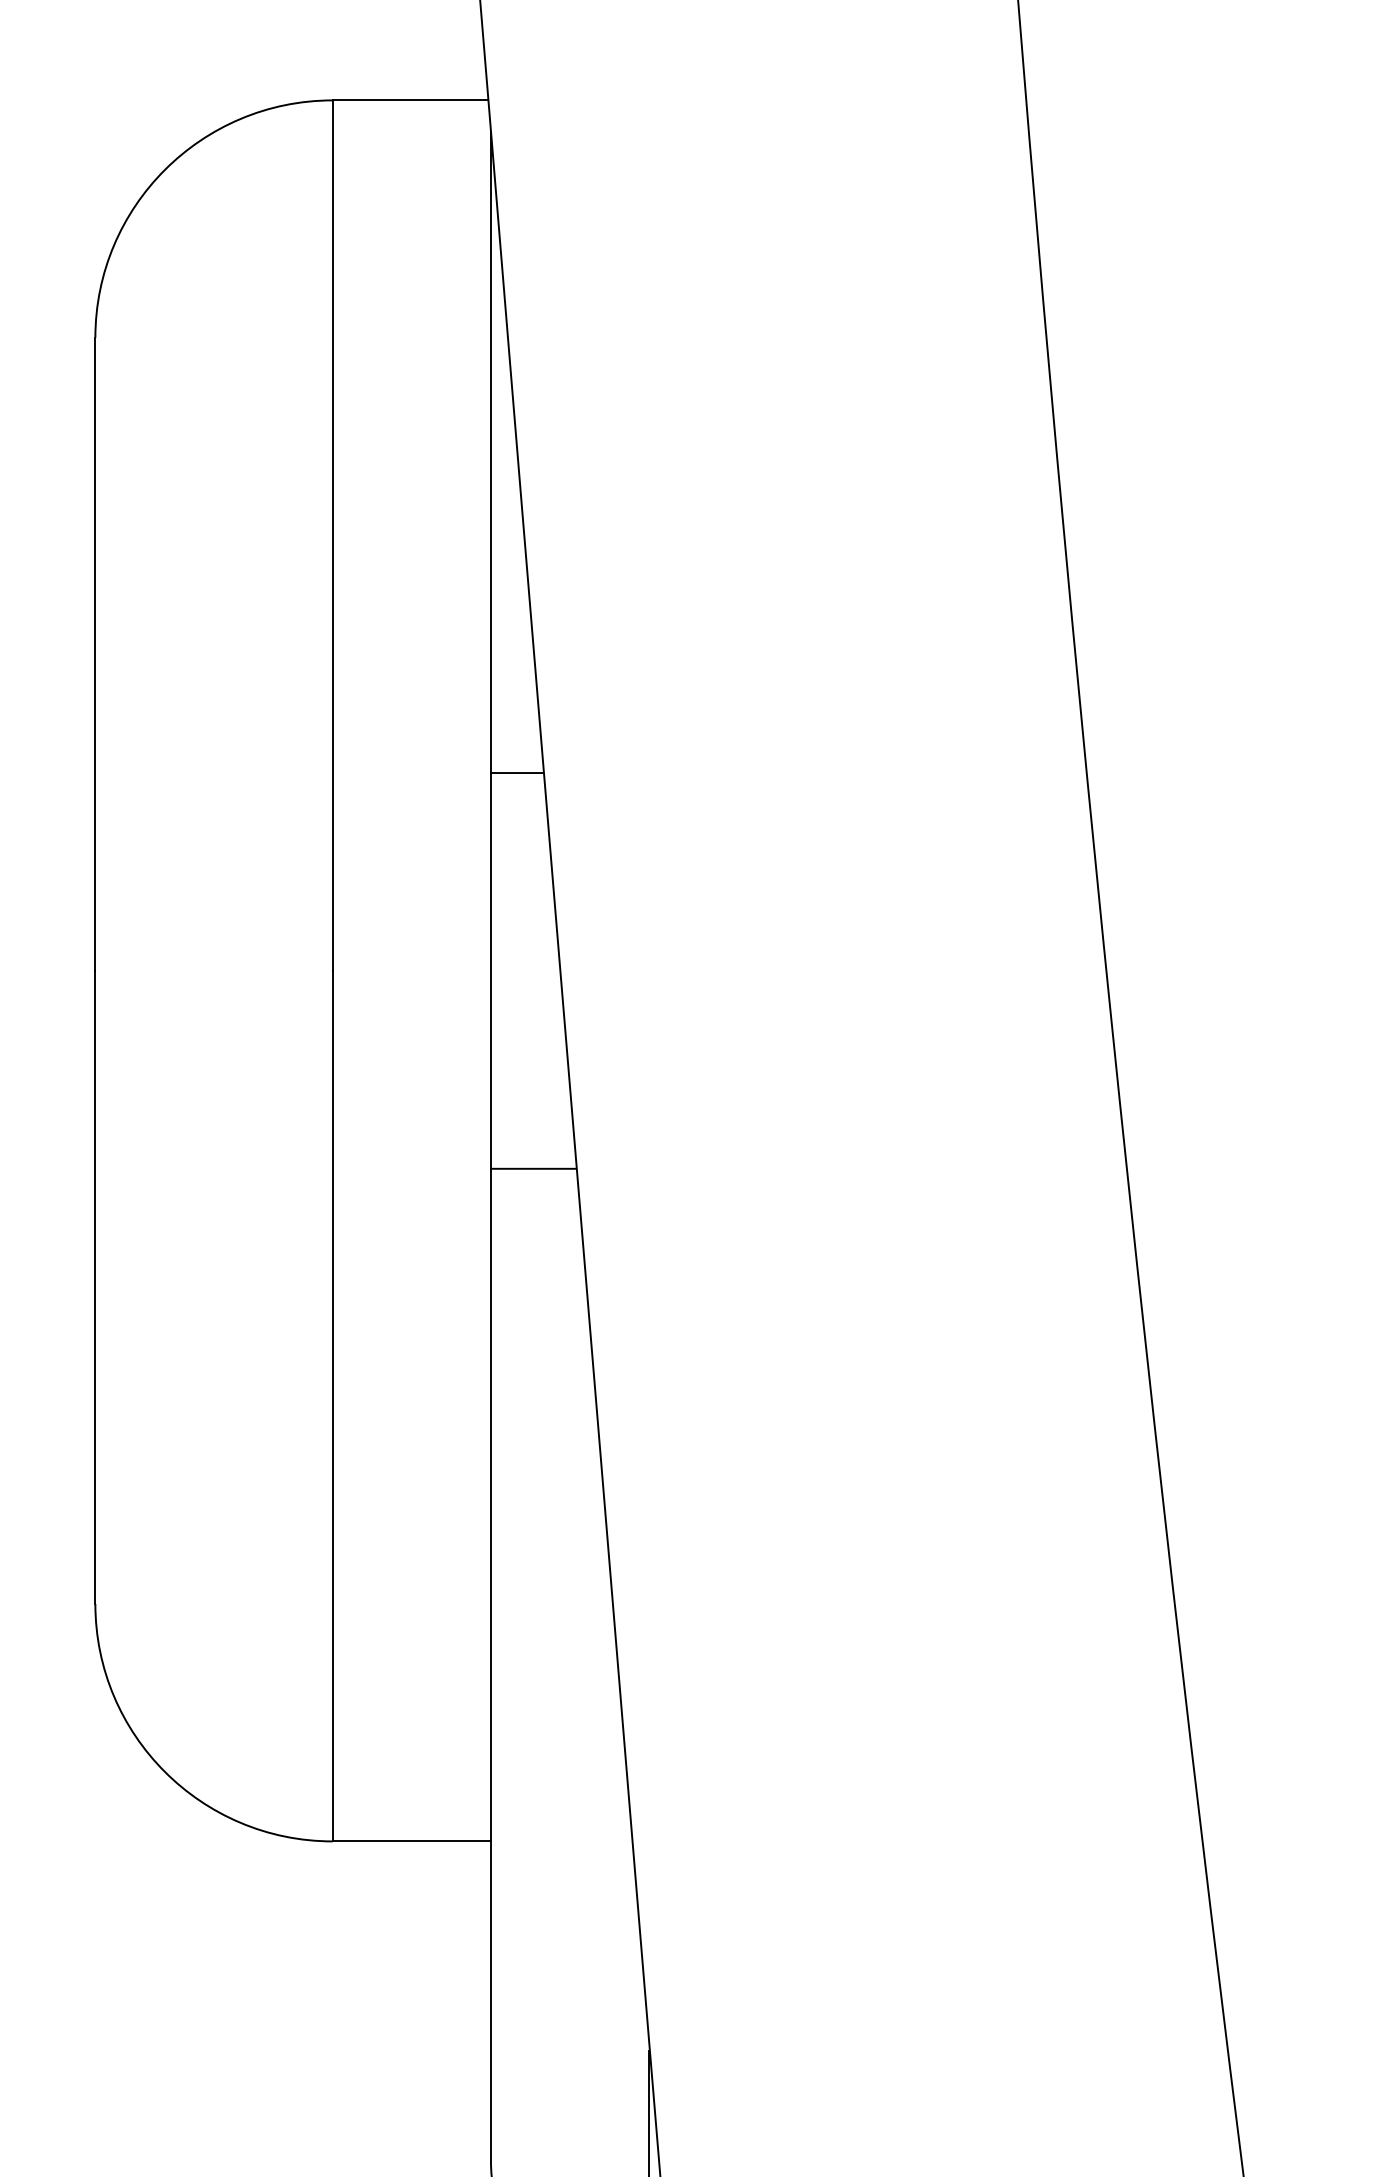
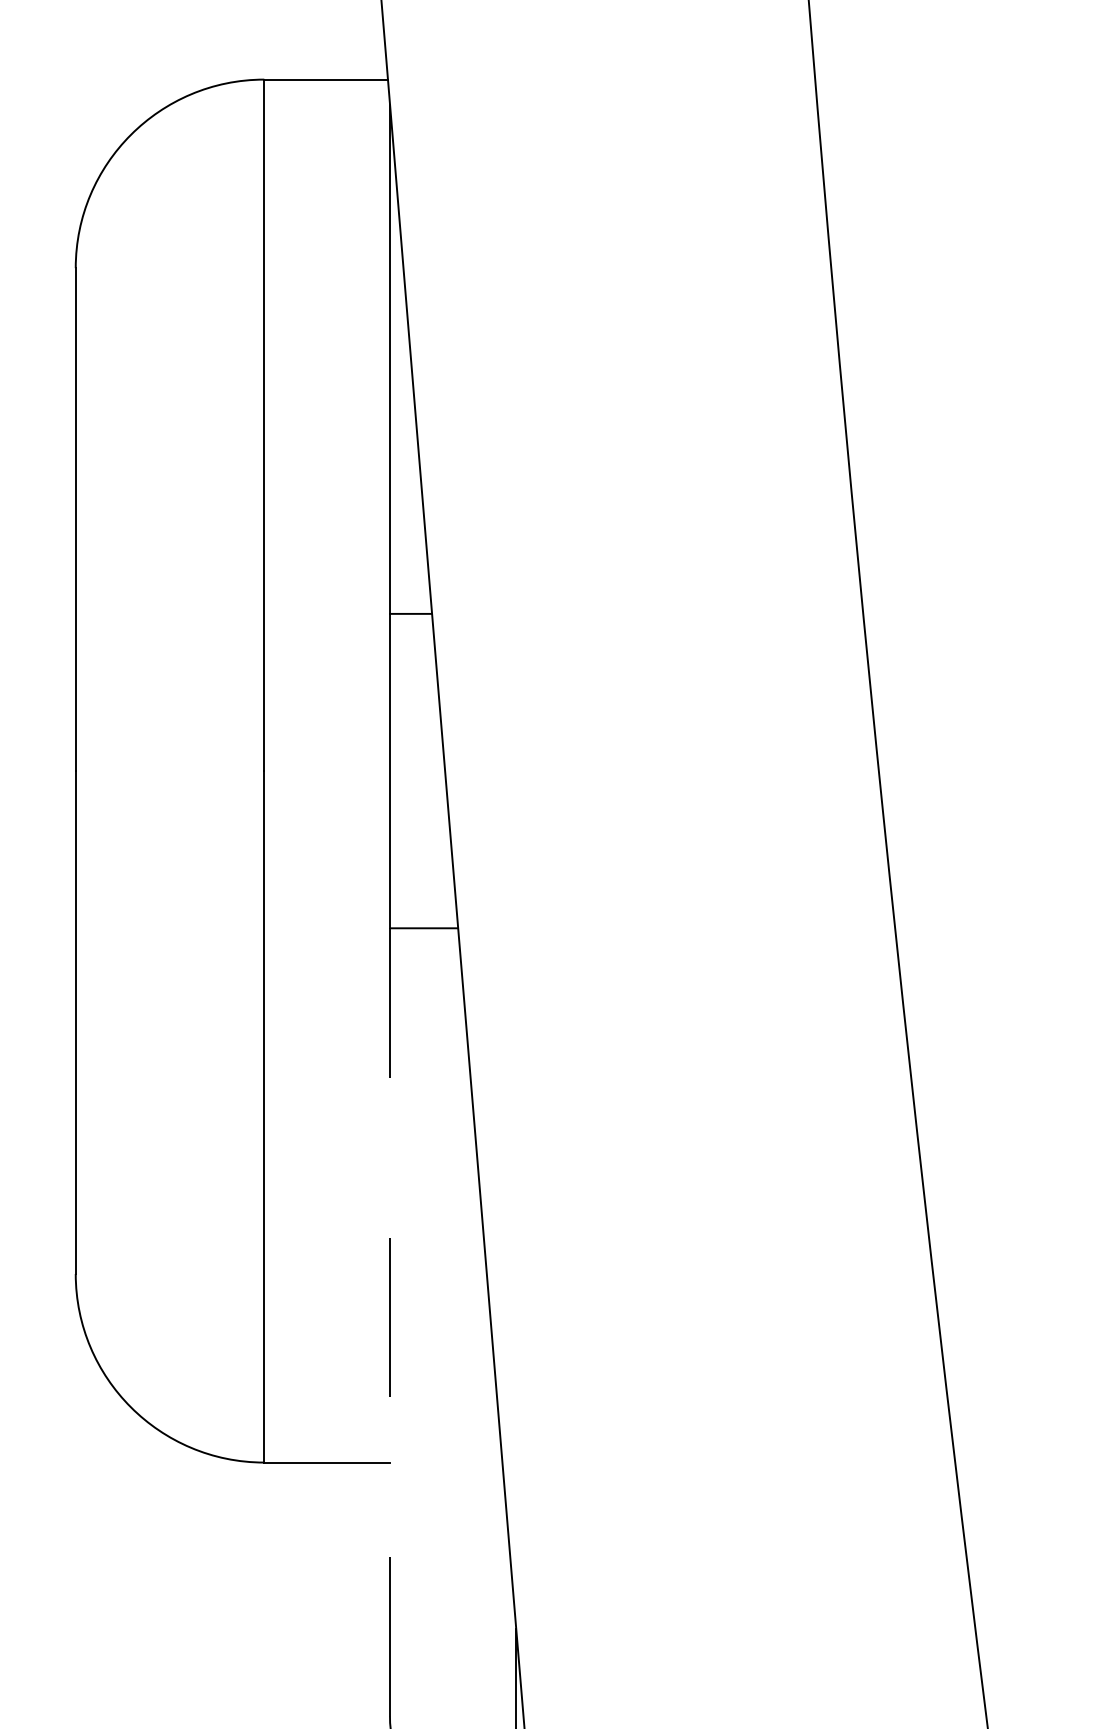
line: (491, 1665) -> (390, 1322), solid -> dashed

